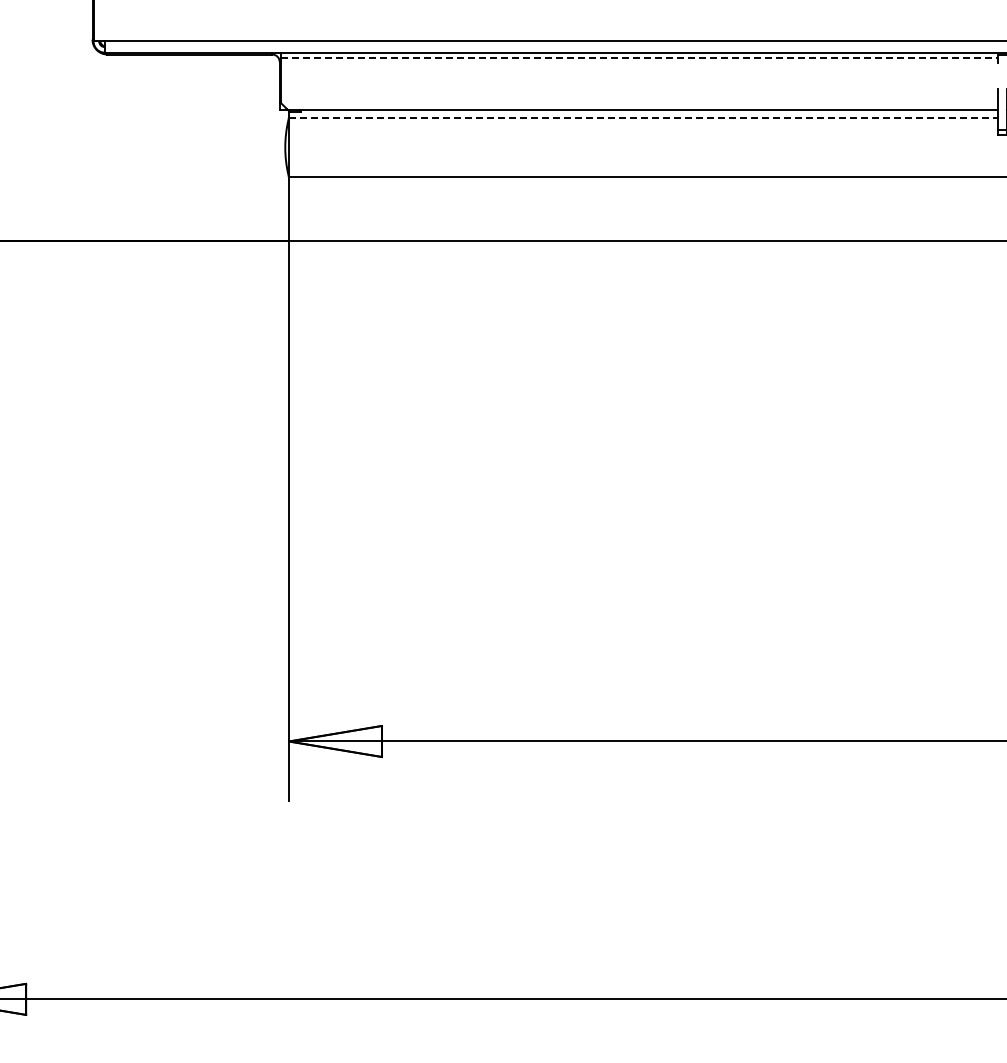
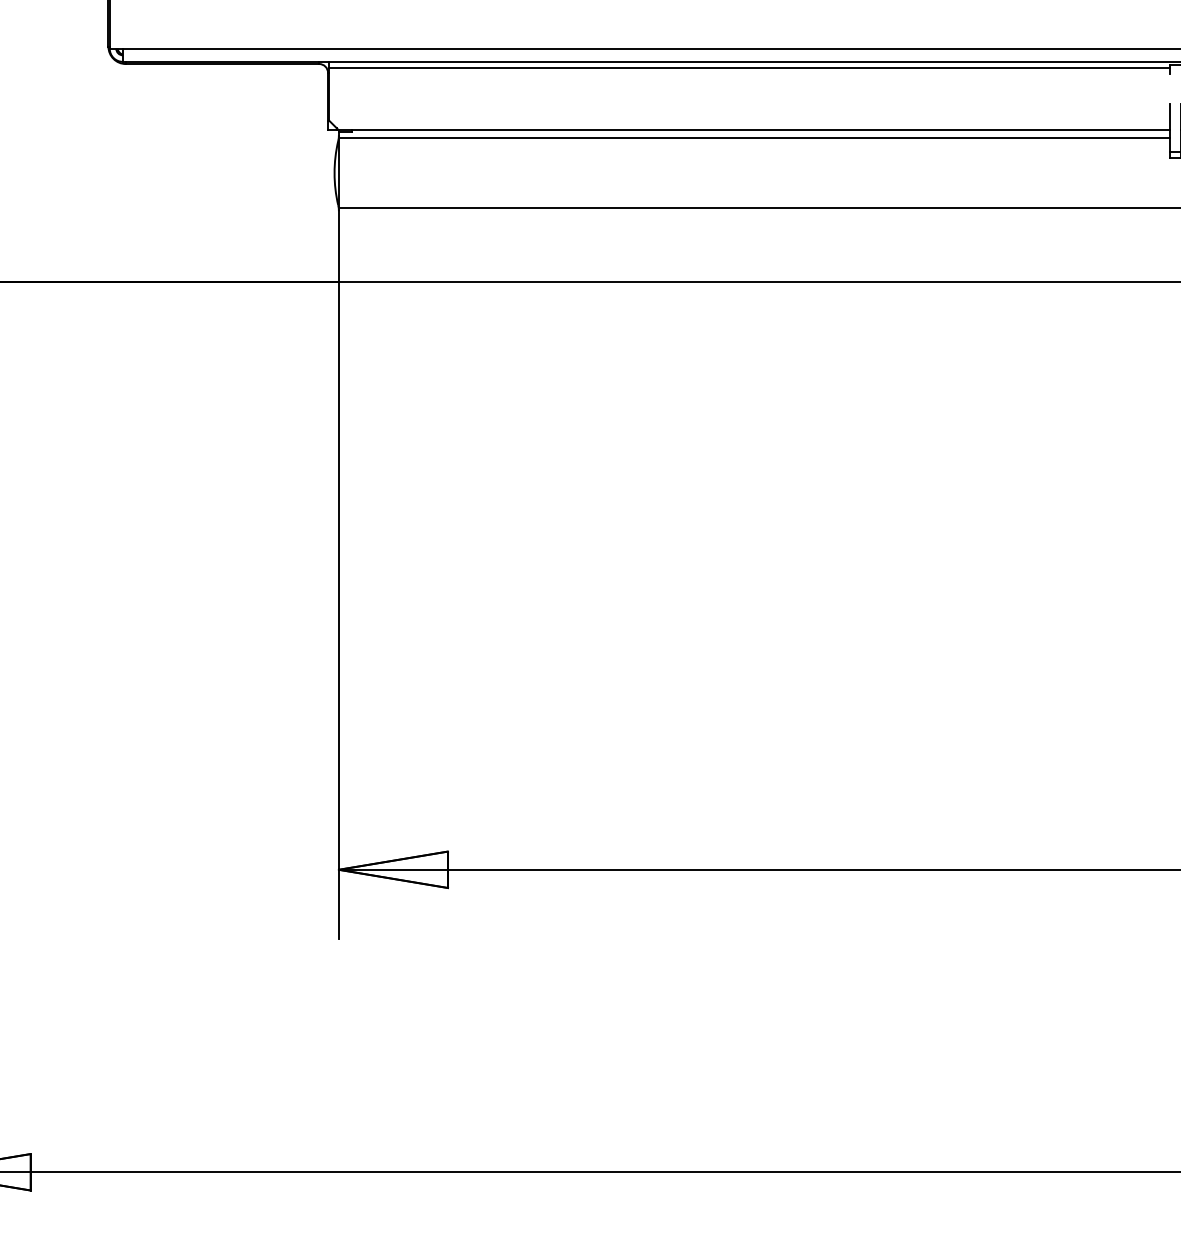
line: (639, 58) -> (750, 68), dashed -> solid
line: (643, 117) -> (754, 137), dashed -> solid

